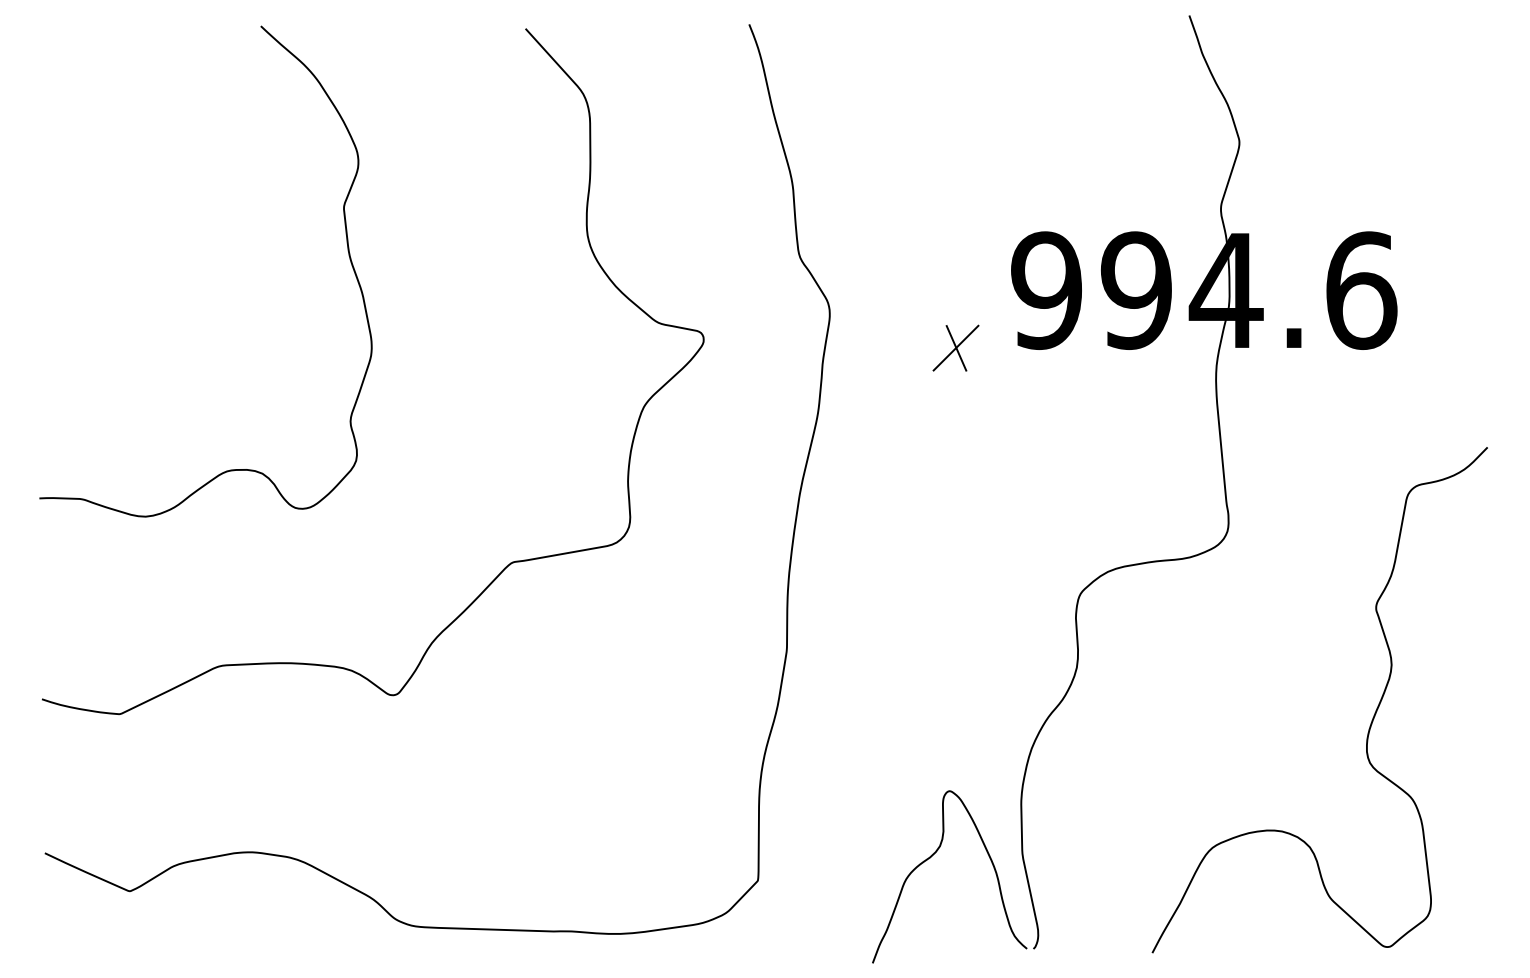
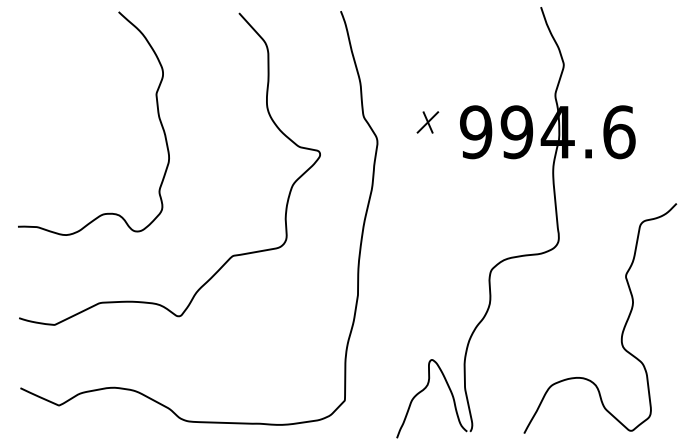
part: (955, 348) -> (427, 122), moved

